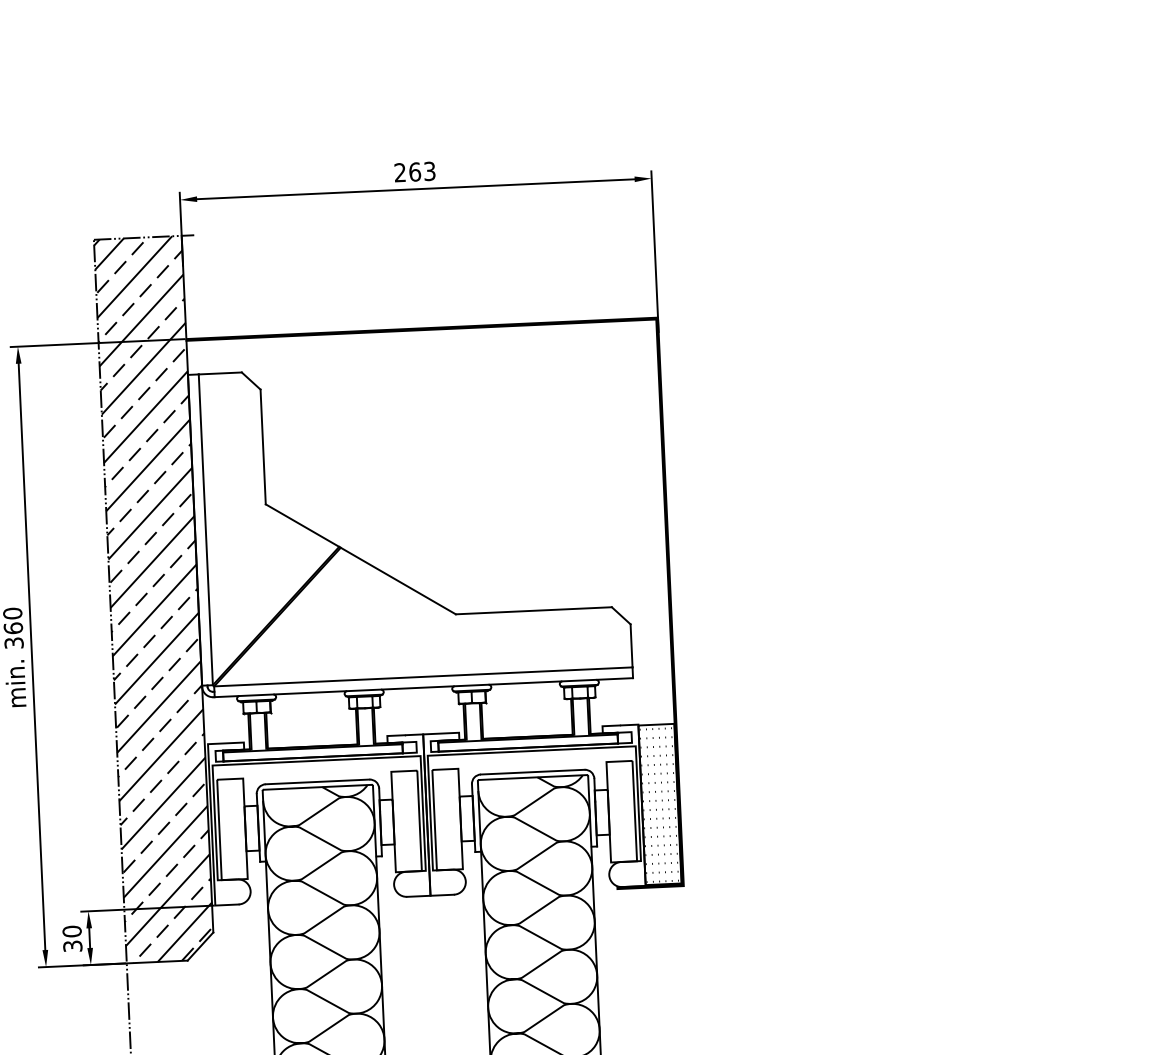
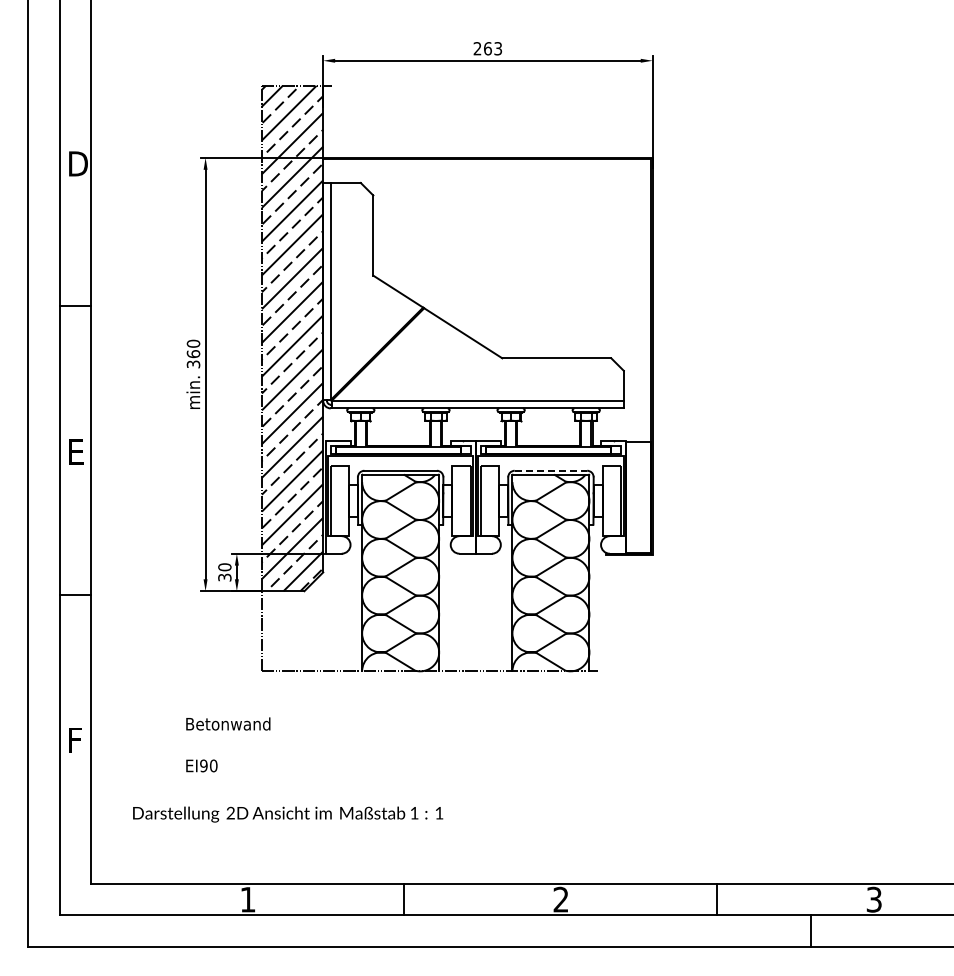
line: (533, 771) -> (551, 470), solid -> dashed
hatch: (658, 804) -> (637, 497), removed

